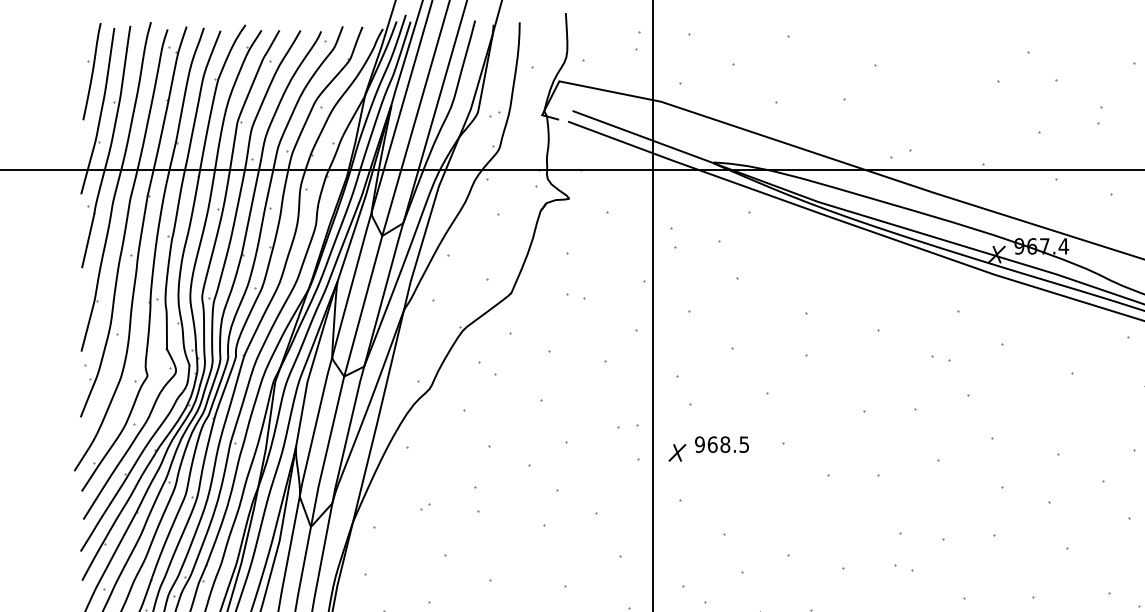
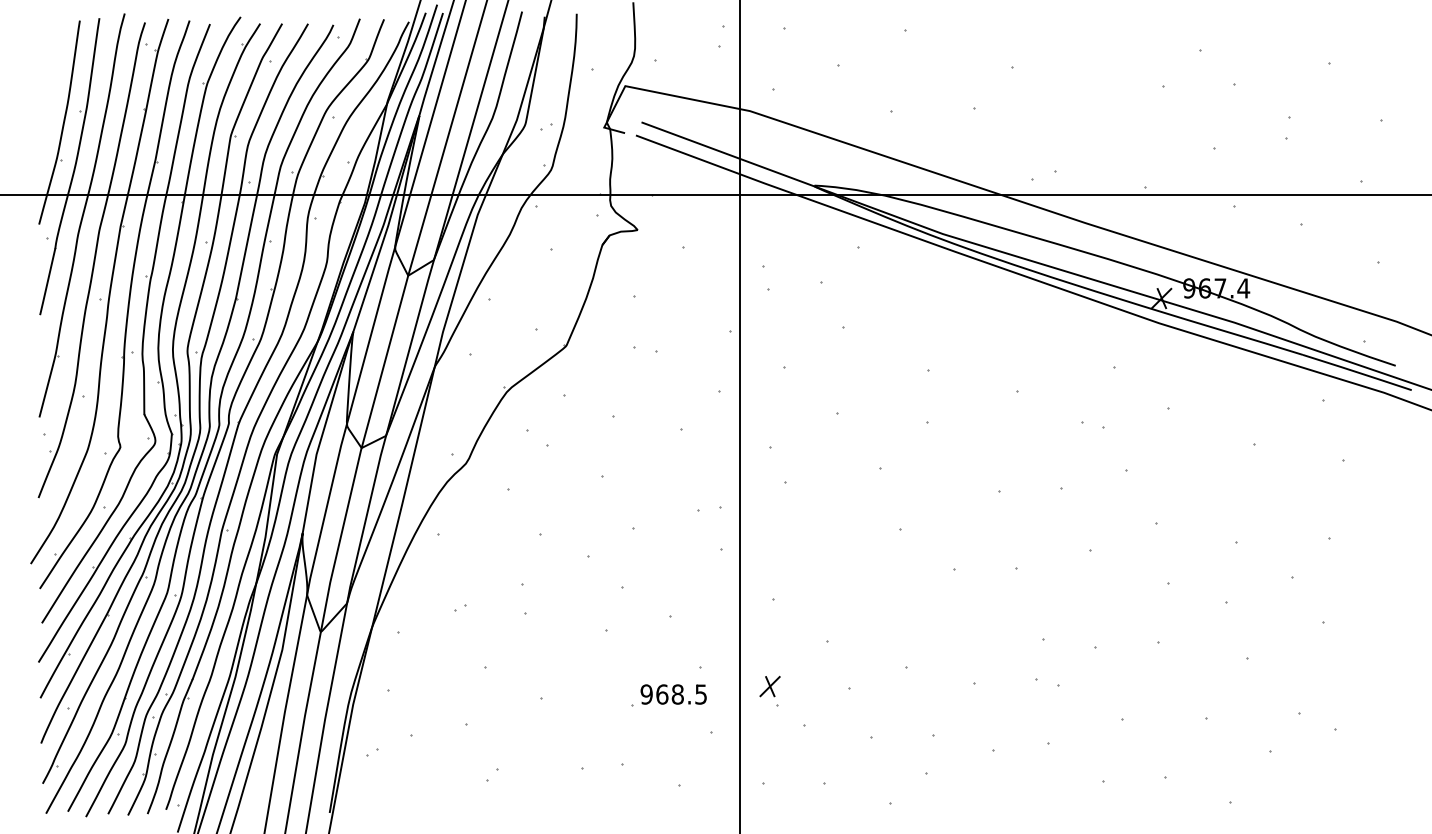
part: (91, 71) -> (51, 73), removed
part: (721, 444) -> (673, 694), moved
part: (676, 452) -> (769, 686), moved

